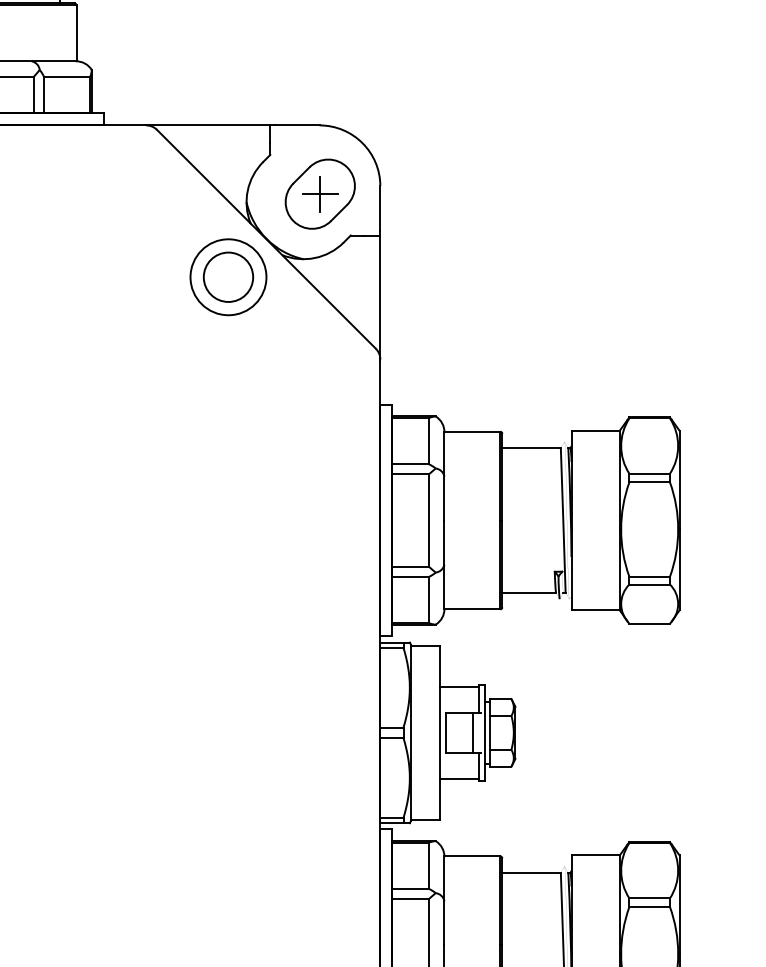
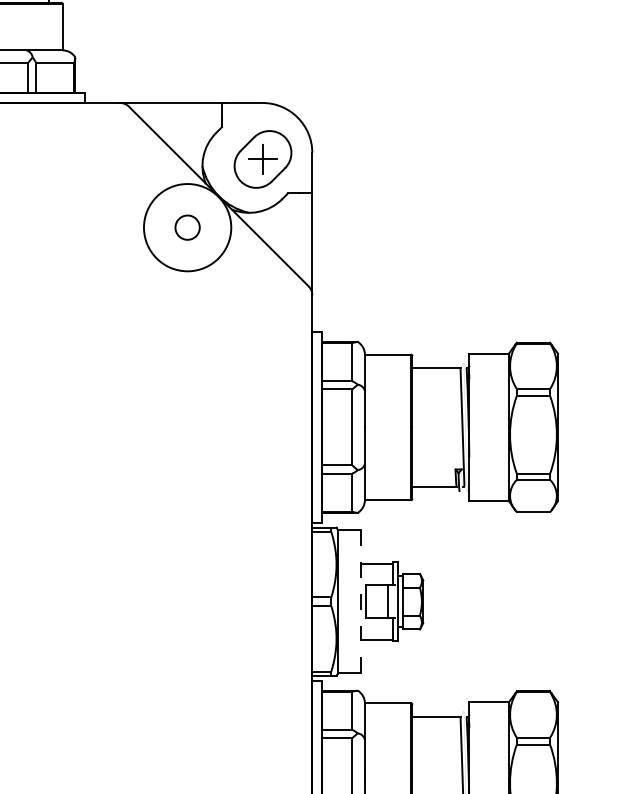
circle: (228, 277) -> (187, 227), size x0.6
circle: (228, 277) -> (187, 227), size x1.4
line: (440, 732) -> (361, 601), solid -> dashed

